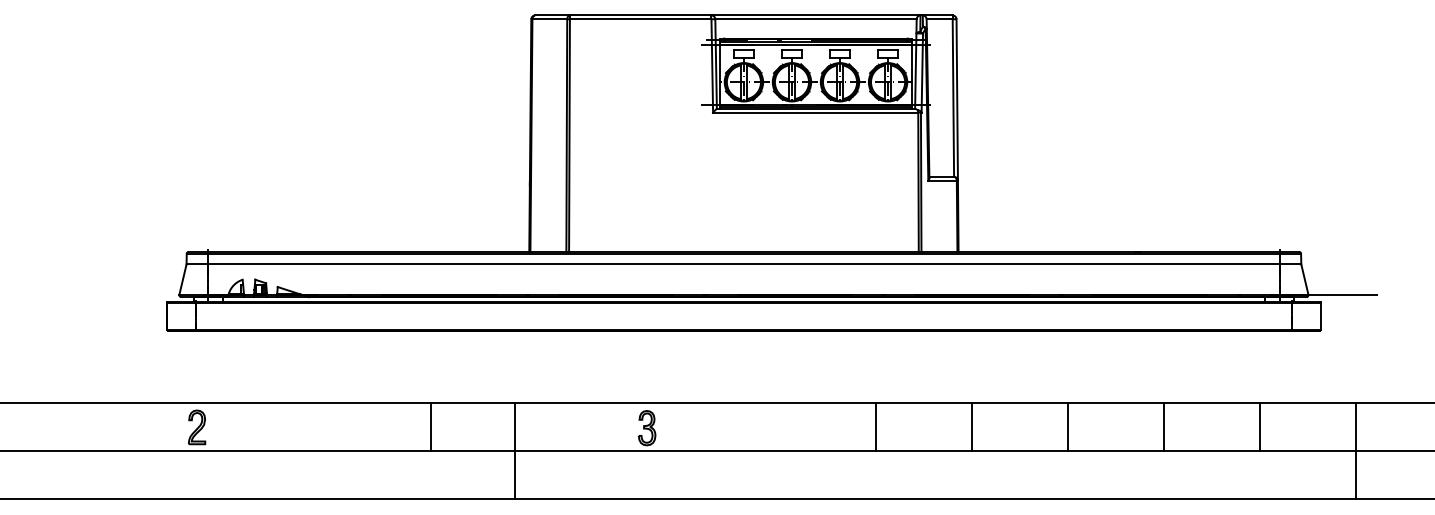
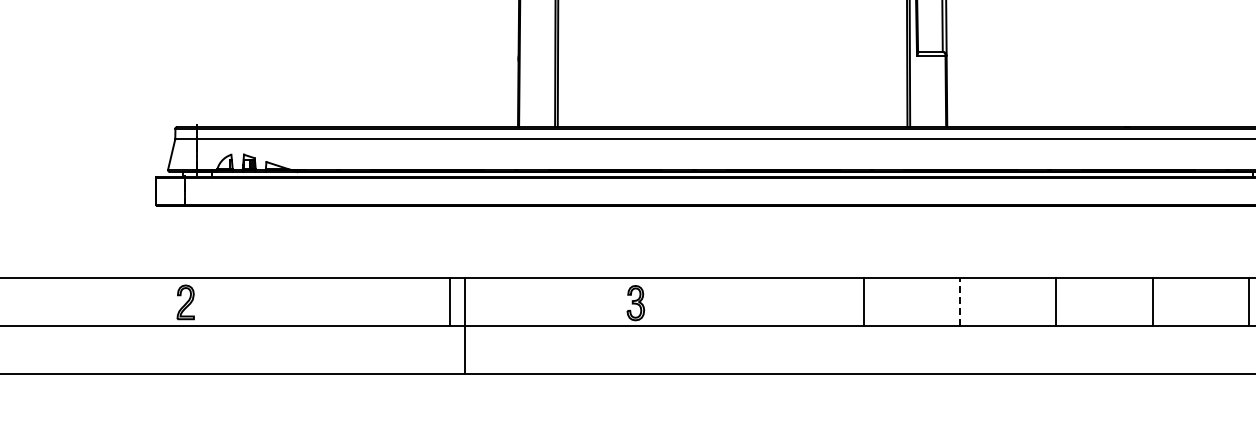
line: (971, 426) -> (960, 301), solid -> dashed
line: (431, 427) -> (450, 302), moved
line: (515, 451) -> (465, 326), moved

